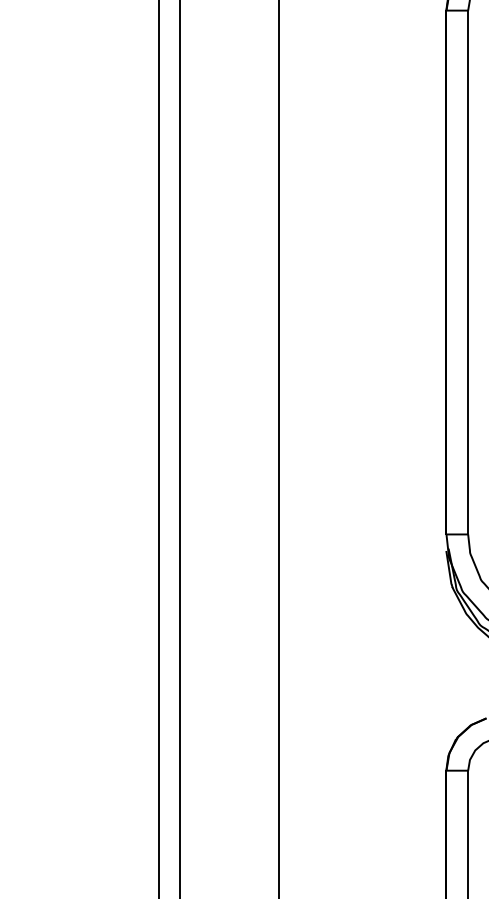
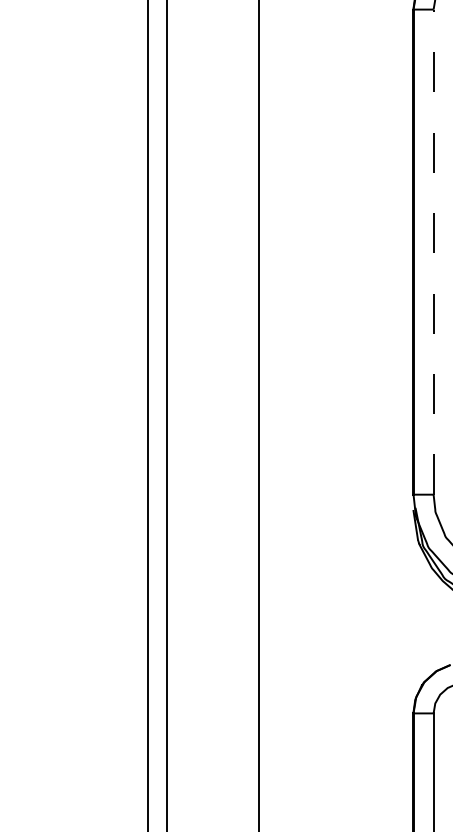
line: (468, 272) -> (433, 252), solid -> dashed

